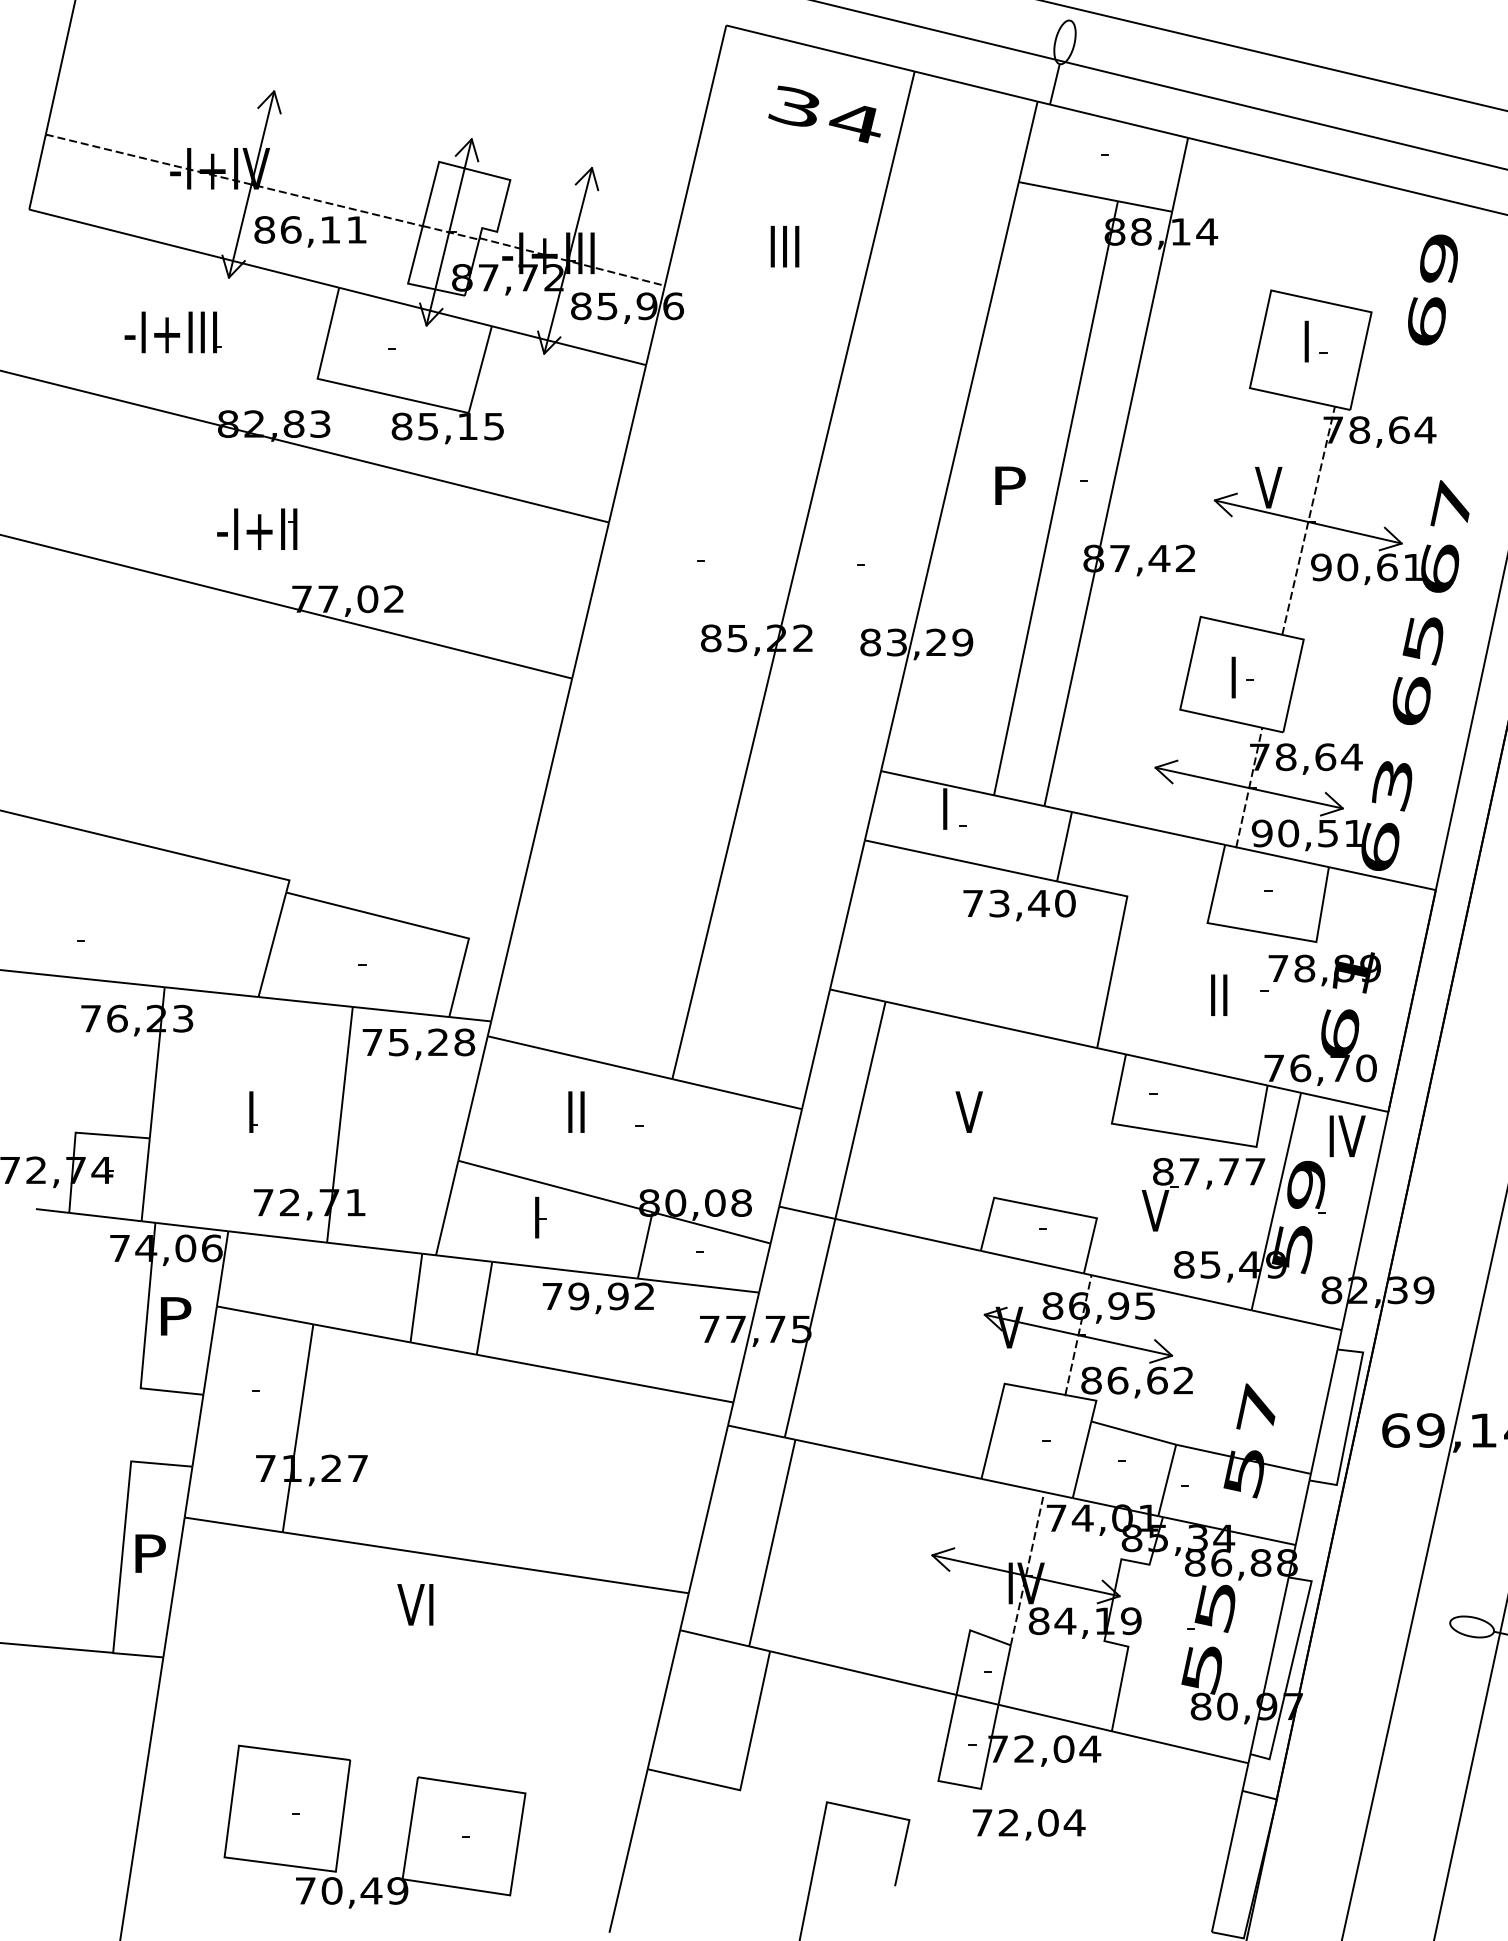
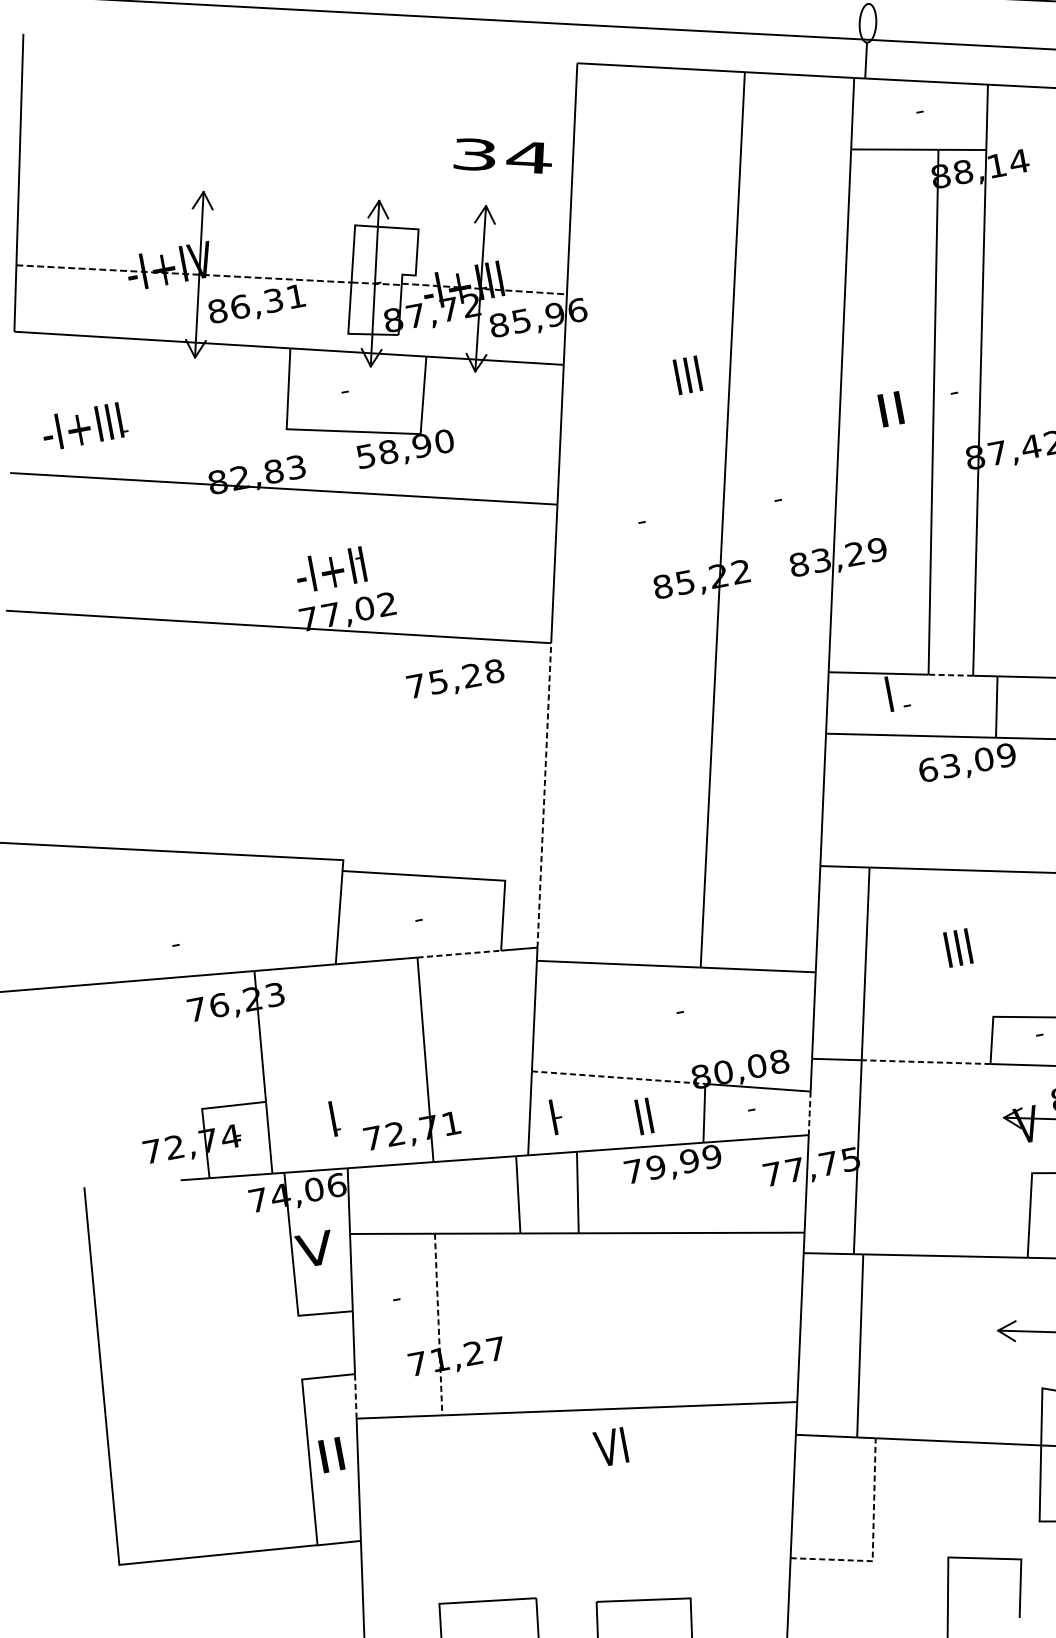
text: (824, 114) -> (500, 156), moved
text: (330, 229) -> (273, 300), 86,11 -> 86,31
text: (784, 246) -> (687, 375), moved
part: (172, 332) -> (83, 426), moved
text: (447, 426) -> (404, 448), 85,15 -> 58,90
text: (1010, 485) -> (892, 408), P -> II
part: (257, 528) -> (330, 569), moved
line: (1019, 800) -> (951, 675), solid -> dashed
line: (531, 850) -> (544, 795), solid -> dashed
text: (1019, 903) -> (967, 762), 73,40 -> 63,09
line: (401, 1011) -> (459, 953), solid -> dashed
text: (418, 1044) -> (455, 680), moved
part: (253, 1111) -> (334, 1118), moved
text: (576, 1111) -> (644, 1115), moved
text: (969, 1111) -> (958, 947), V -> III
line: (556, 1186) -> (619, 1077), solid -> dashed
part: (540, 1217) -> (556, 1116), moved
line: (908, 1234) -> (926, 1061), solid -> dashed
line: (764, 1268) -> (809, 1113), solid -> dashed
text: (644, 1296) -> (711, 1156), 79,92 -> 79,99
text: (173, 1316) -> (314, 1249), P -> V
line: (298, 1428) -> (439, 1324), solid -> dashed
line: (188, 1492) -> (355, 1396), solid -> dashed
text: (150, 1553) -> (333, 1454), P -> II
text: (415, 1604) -> (610, 1447), moved
line: (745, 1766) -> (873, 1540), solid -> dashed

